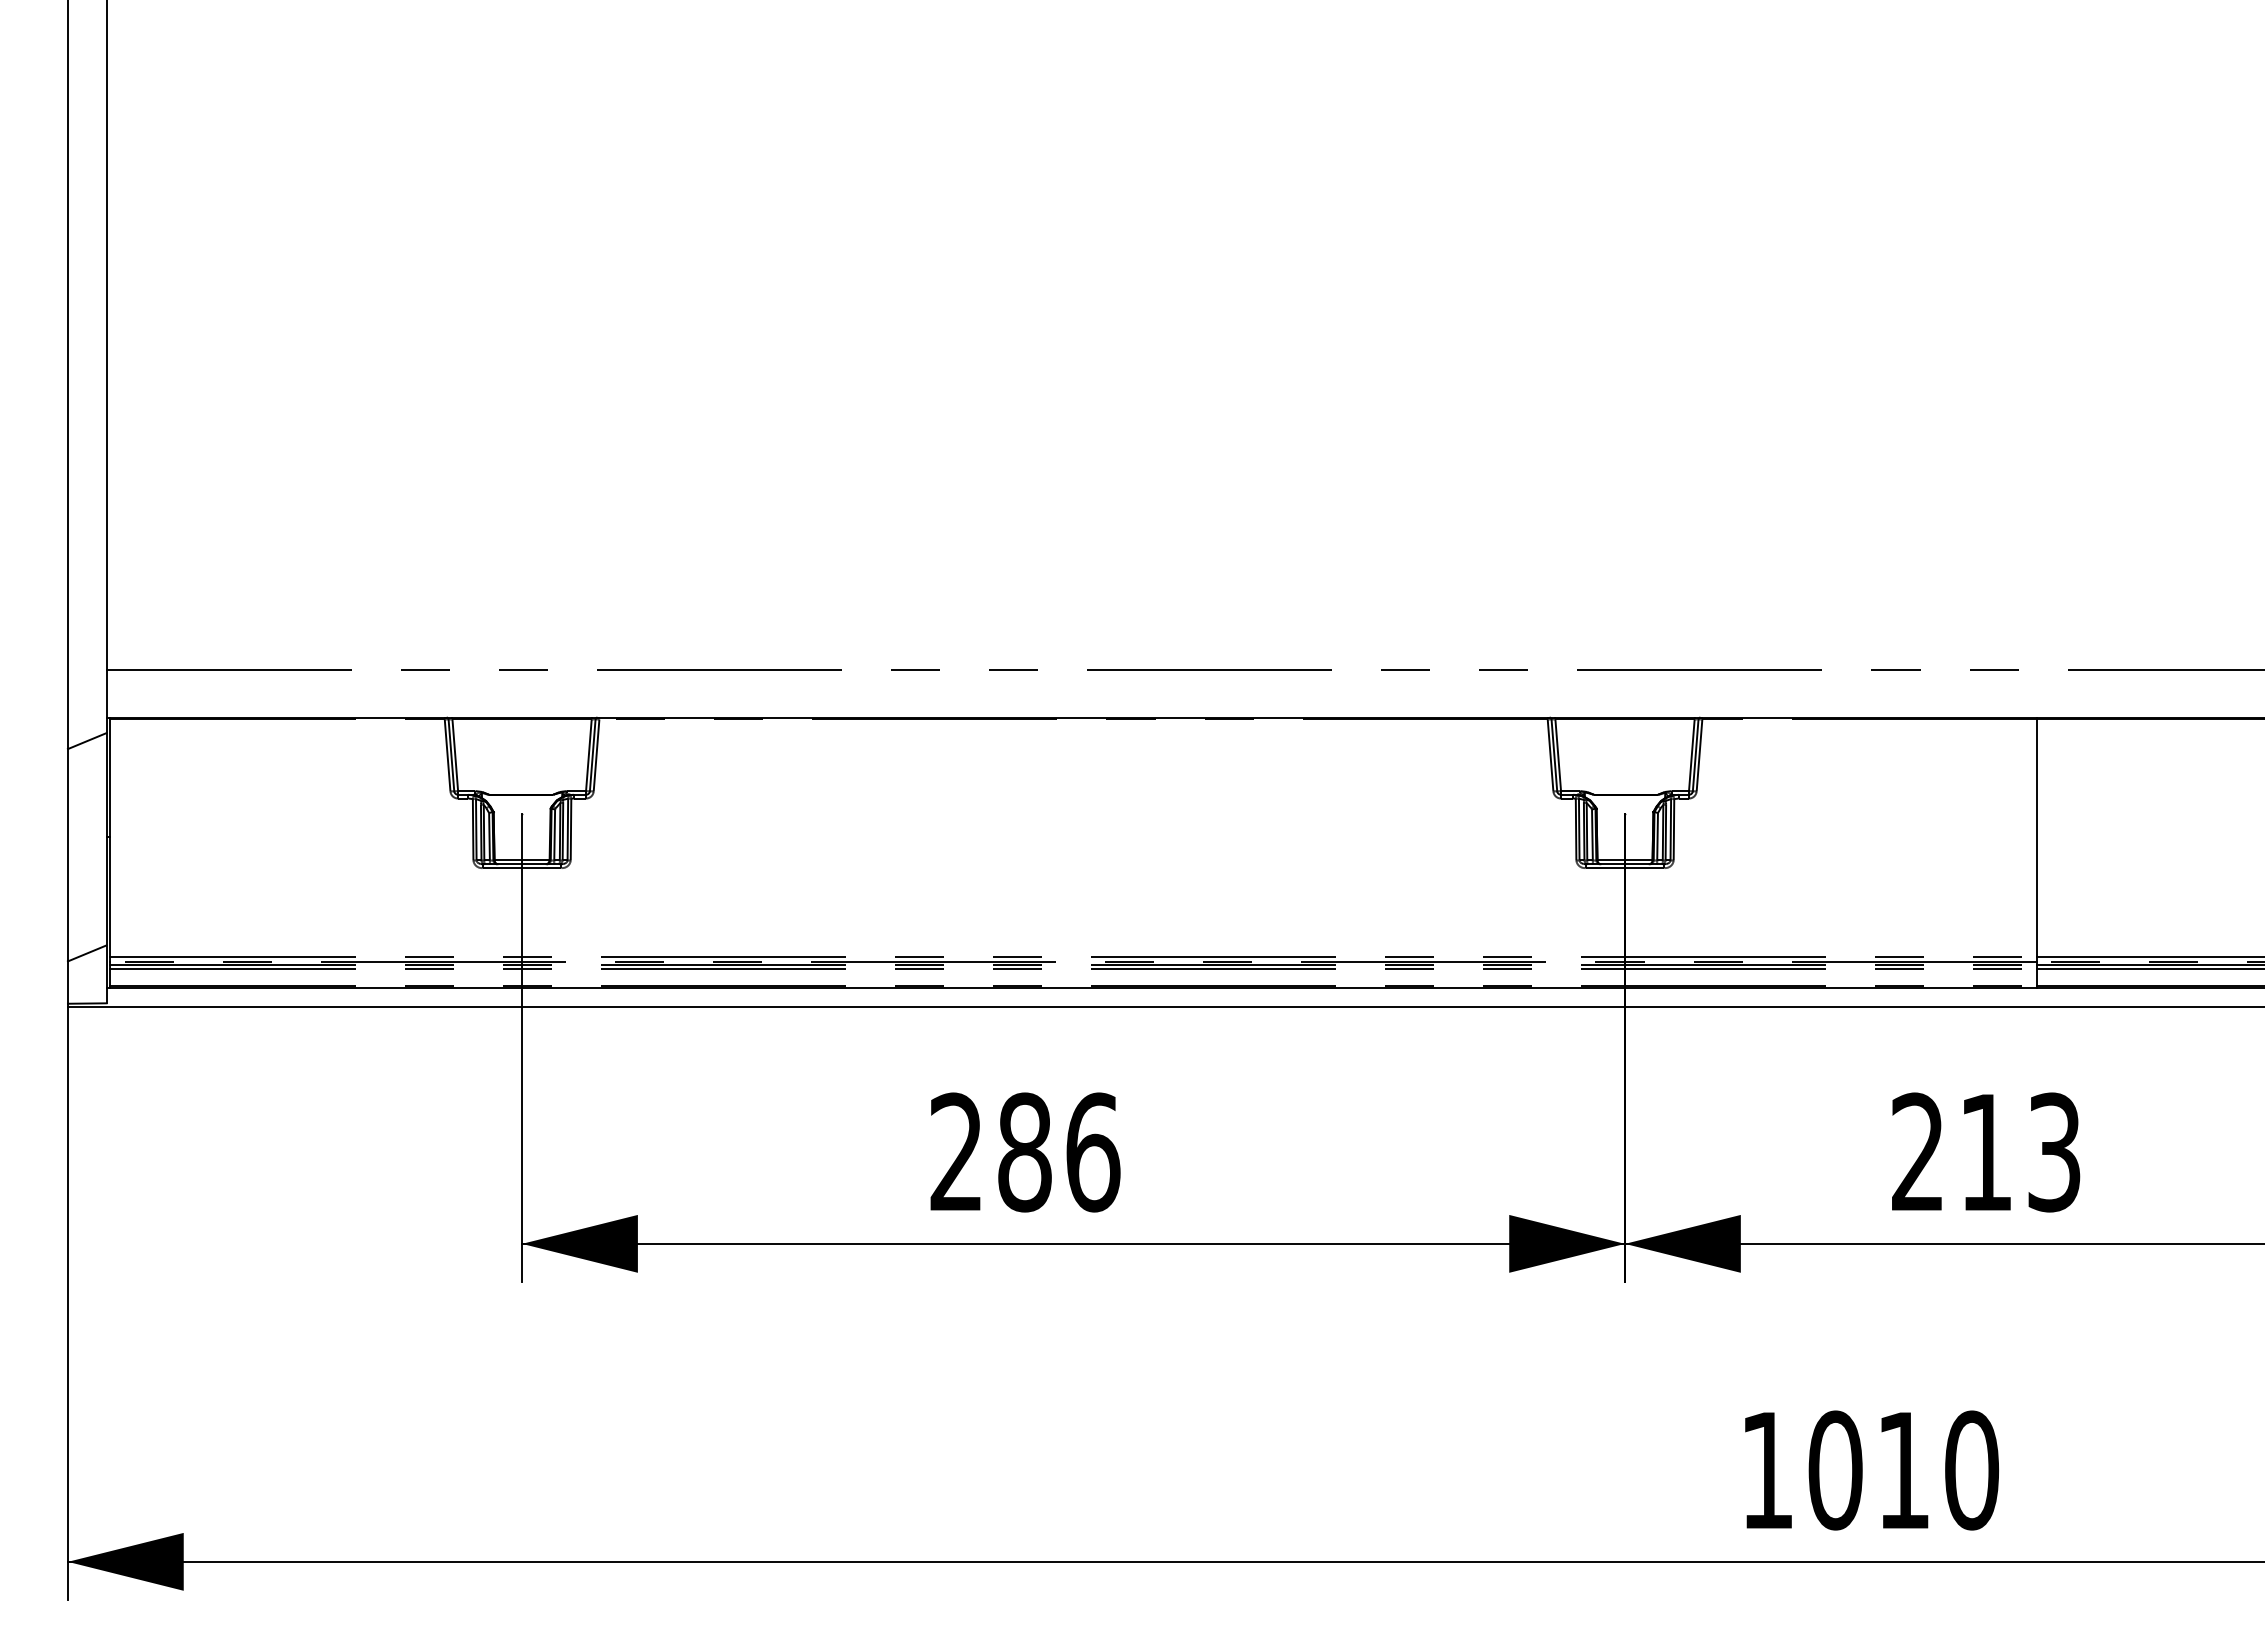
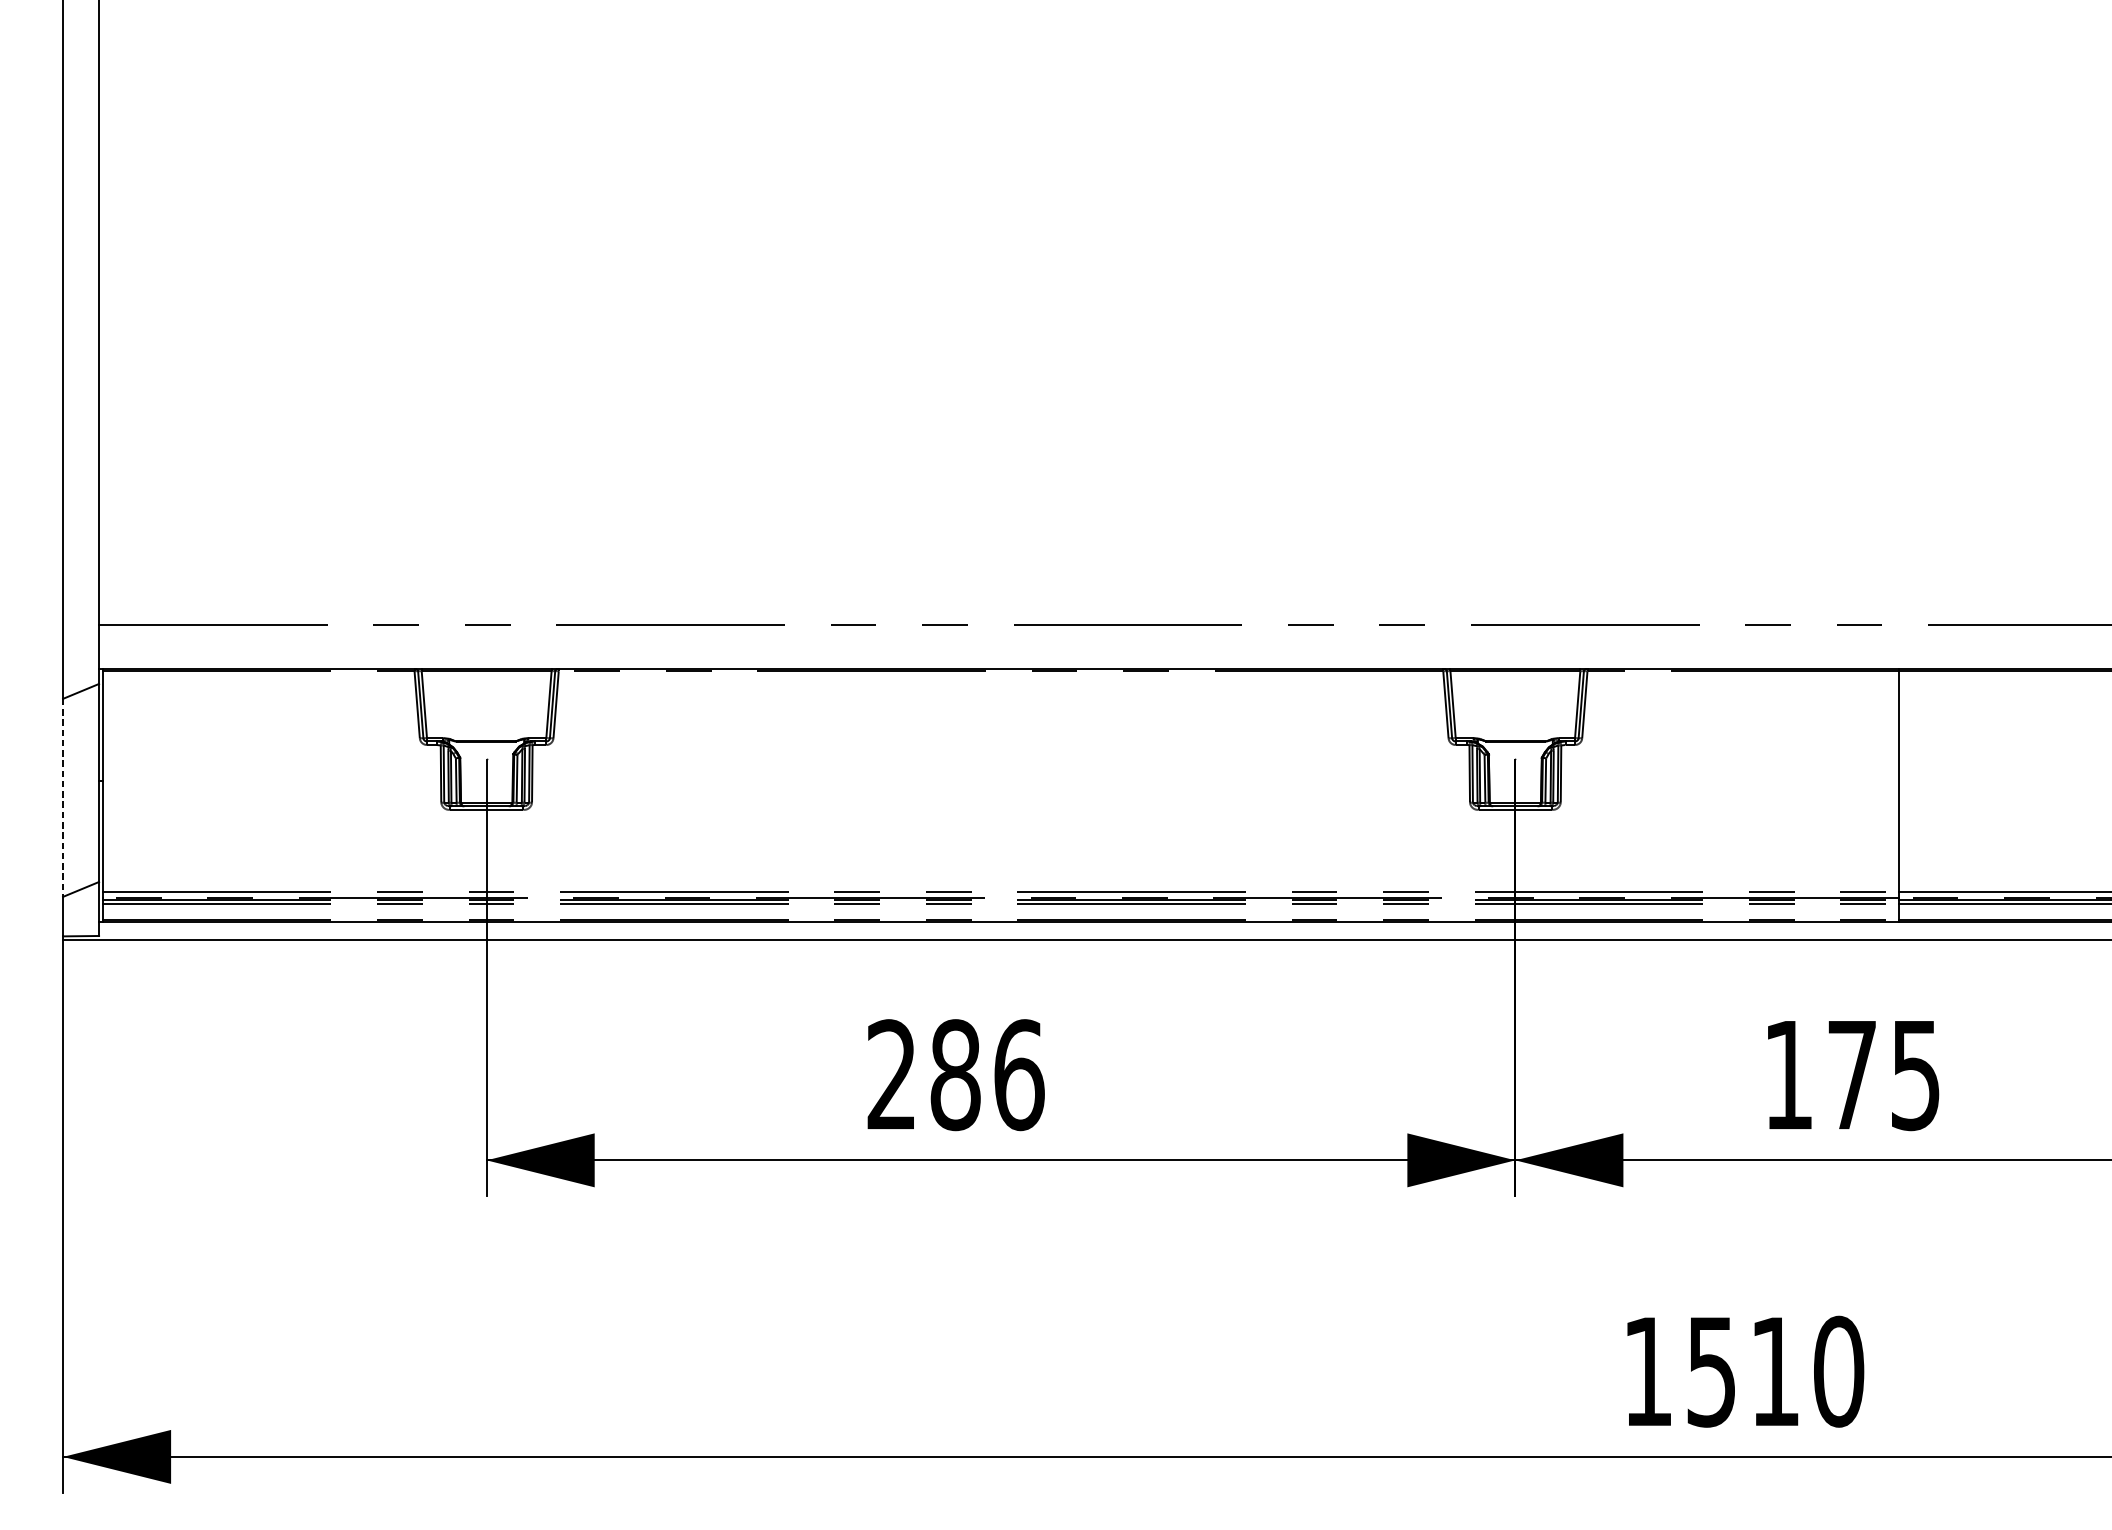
line: (67, 855) -> (62, 798), solid -> dashed
text: (1986, 1152) -> (1852, 1075), 213 -> 175
text: (1835, 1470) -> (1711, 1371), 1010 -> 1510

